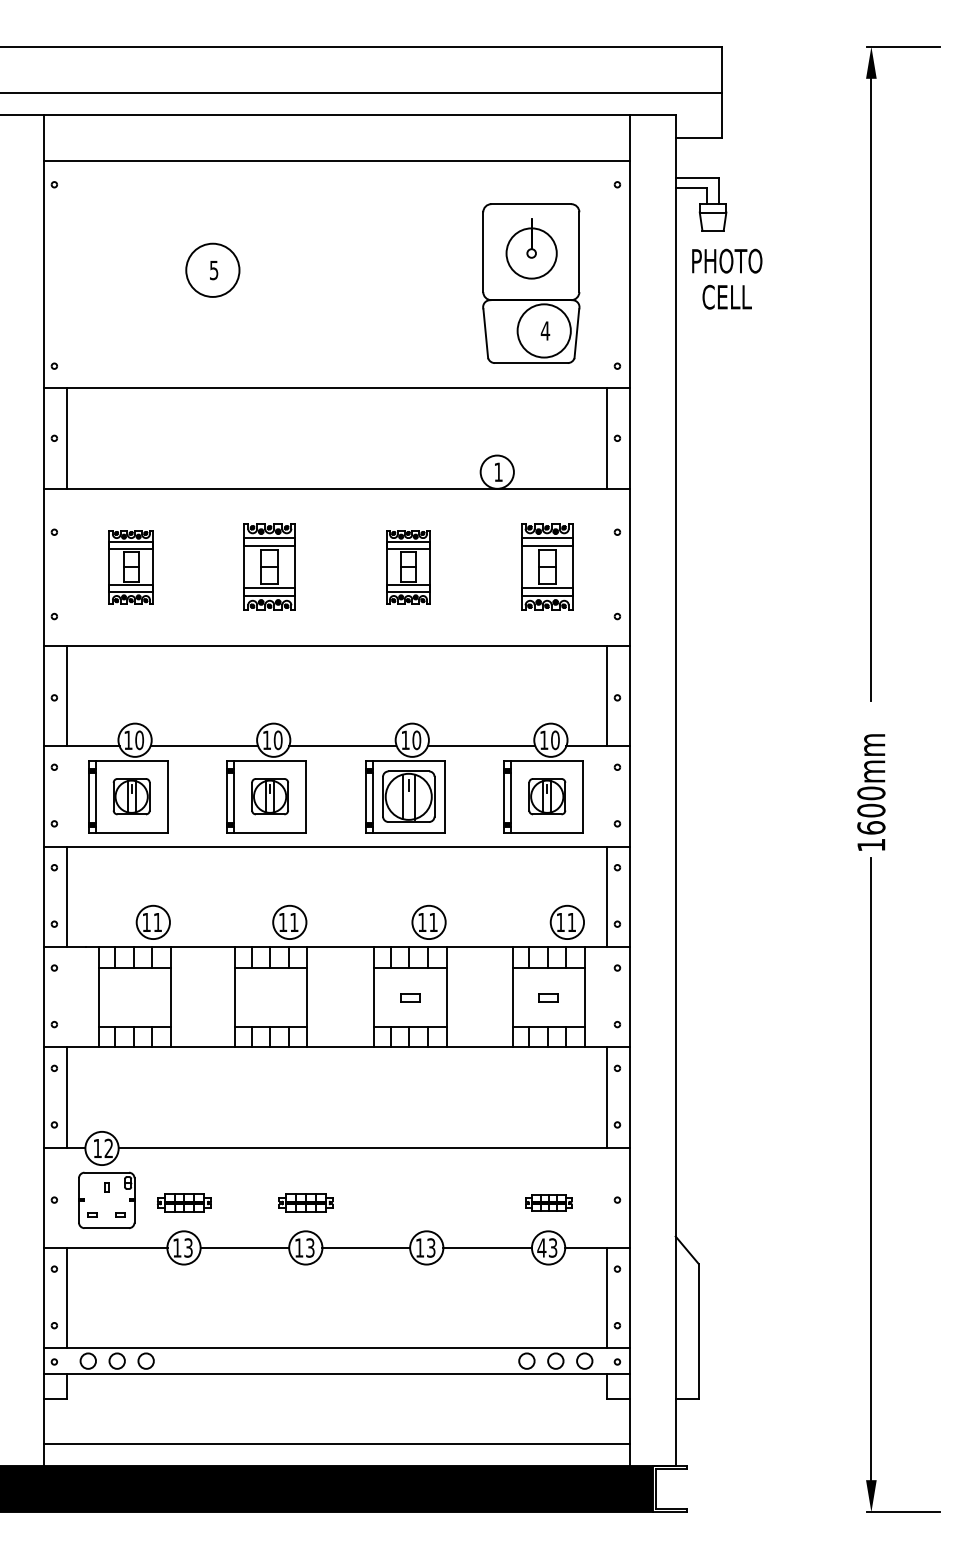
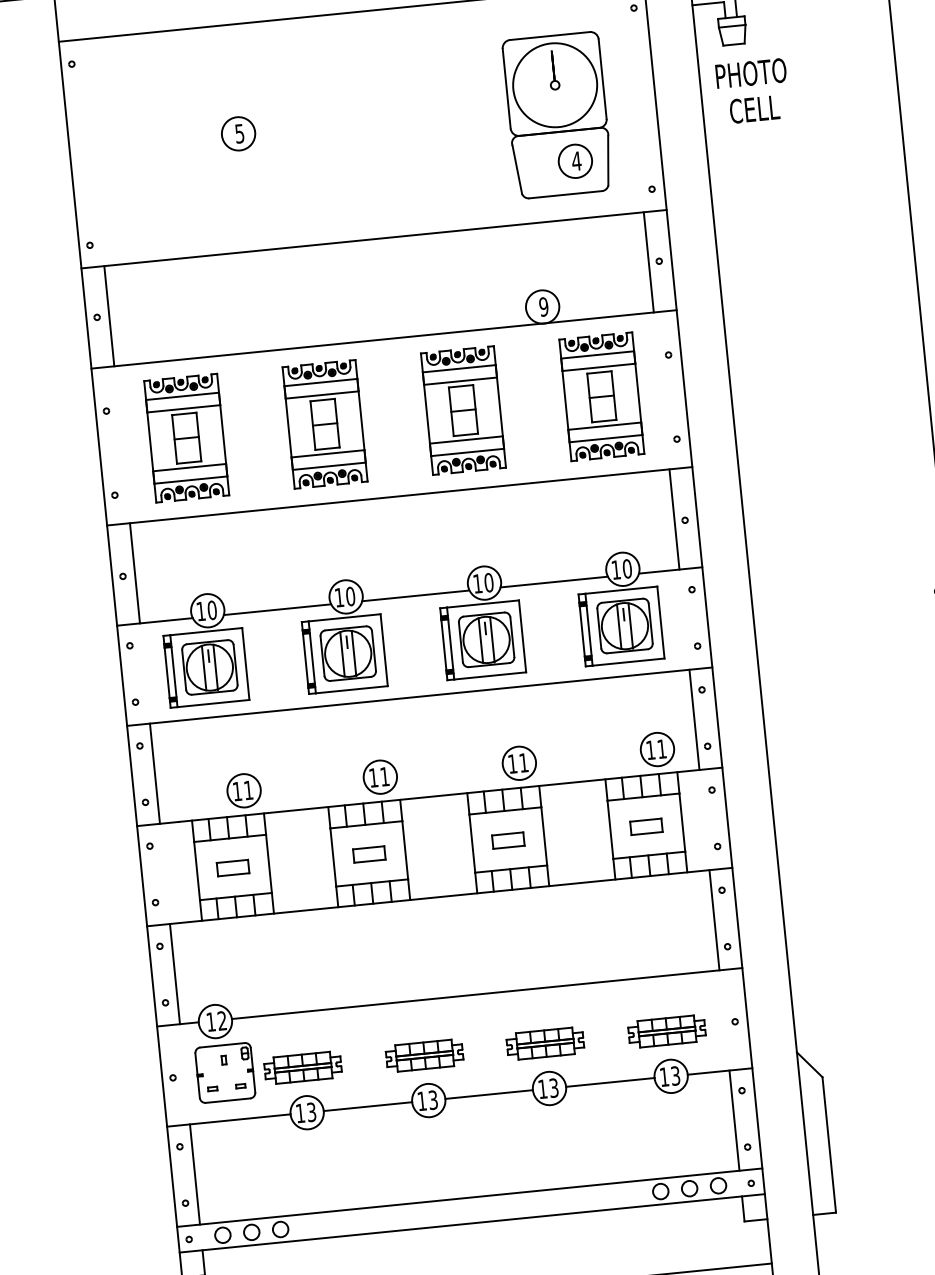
circle: (531, 253) -> (554, 85), size x1.67
circle: (212, 269) -> (238, 133), size x0.62
circle: (543, 330) -> (574, 160), size x0.62
text: (498, 472) -> (543, 307), 1 -> 9
part: (131, 566) -> (186, 437), size x1.67
part: (269, 566) -> (324, 423), size x1.43
part: (408, 566) -> (463, 410), size x1.67
part: (547, 566) -> (602, 396), size x1.43
part: (131, 796) -> (209, 667), size x1.43
part: (269, 796) -> (347, 653), size x1.43
part: (546, 796) -> (624, 625), size x1.43
part: (134, 997) -> (232, 867), added
part: (271, 997) -> (369, 853), added
part: (410, 997) -> (508, 840), size x1.67
part: (548, 997) -> (646, 826), size x1.67
part: (184, 1202) -> (303, 1067), size x1.43
part: (305, 1202) -> (423, 1055), size x1.43
part: (426, 1202) -> (544, 1043), added
part: (548, 1202) -> (666, 1031), size x1.67
text: (541, 1247) -> (664, 1076), 43 -> 13

